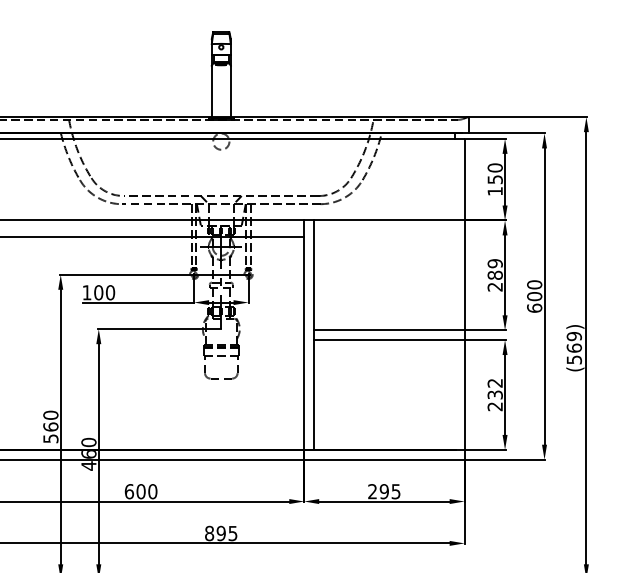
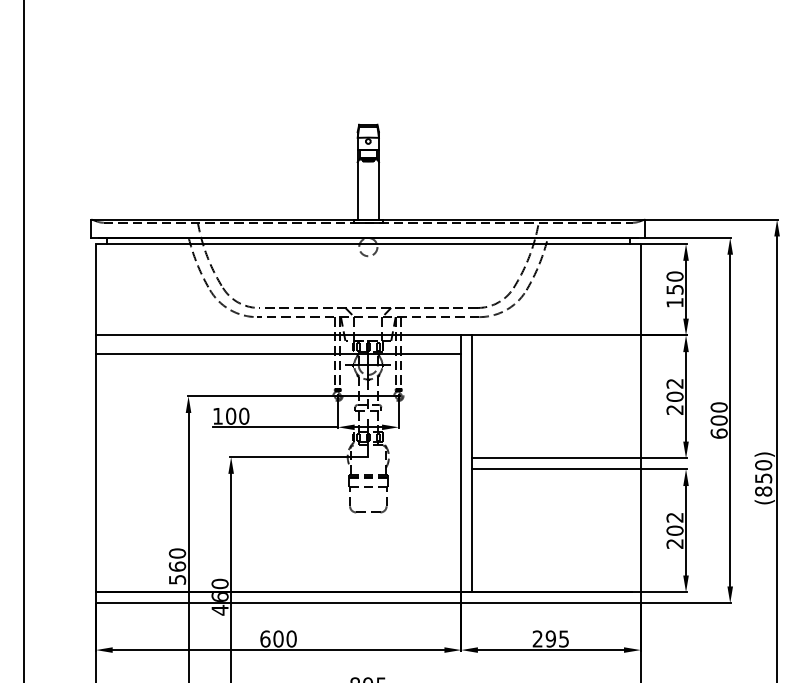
text: (494, 268) -> (674, 389), 289 -> 202
text: (574, 348) -> (763, 478), (569) -> (850)
text: (494, 394) -> (674, 530), 232 -> 202

